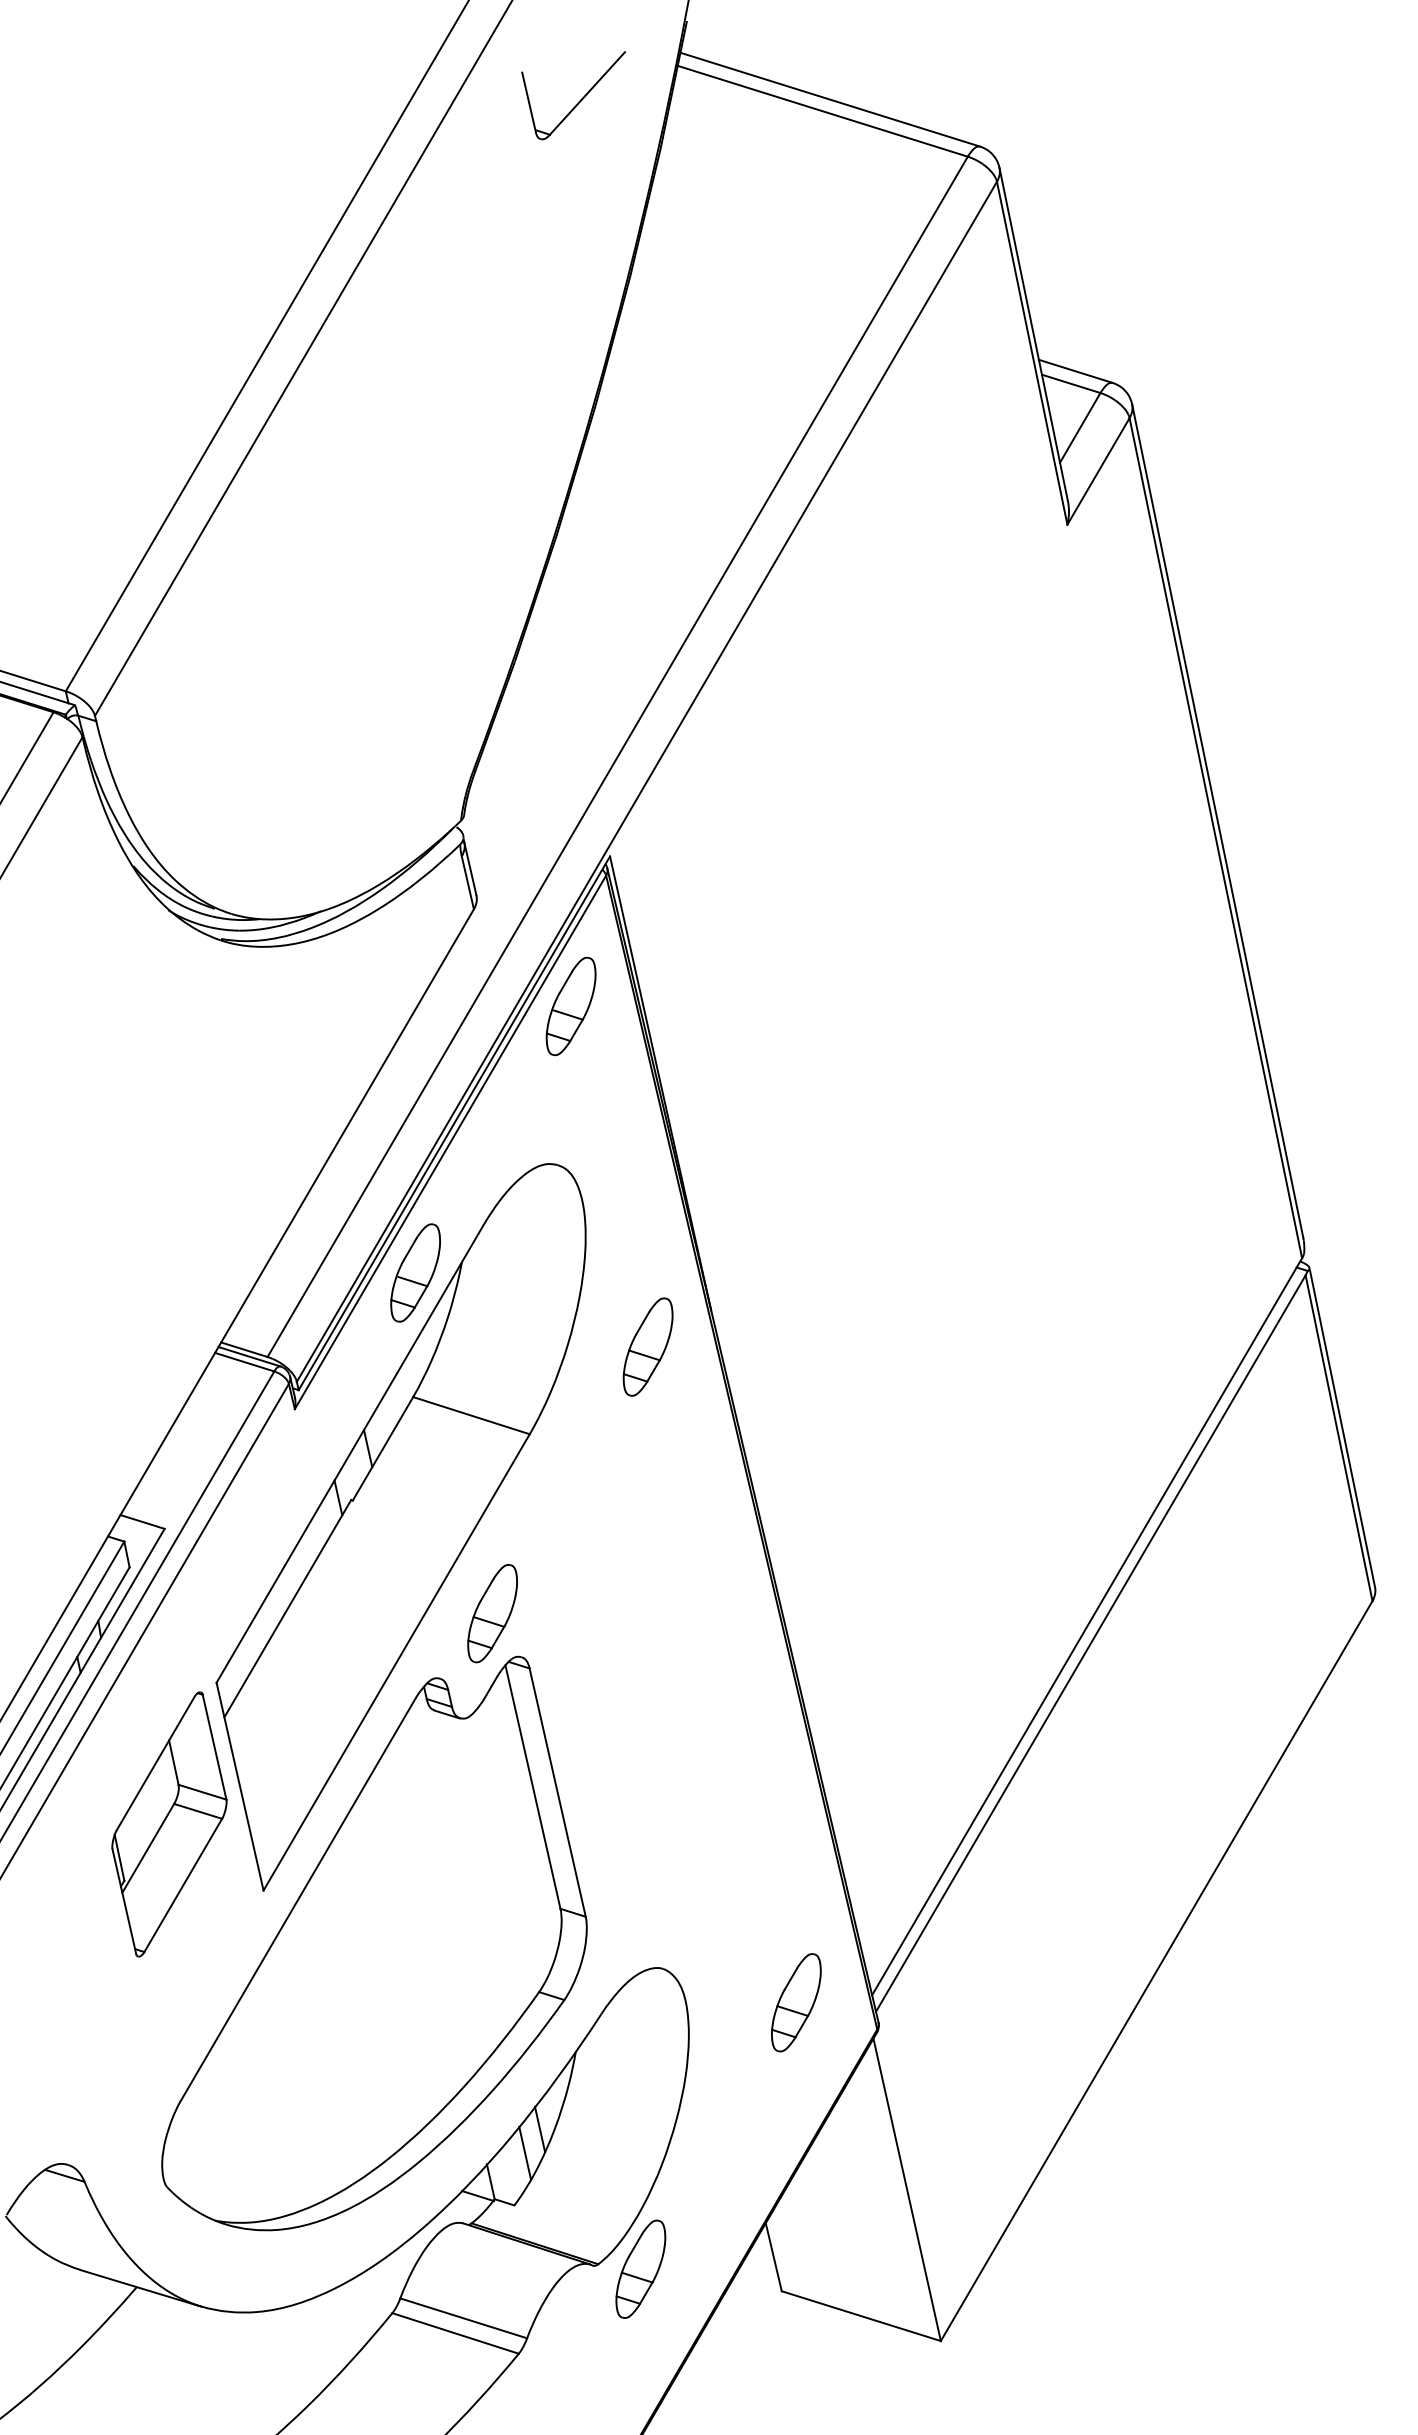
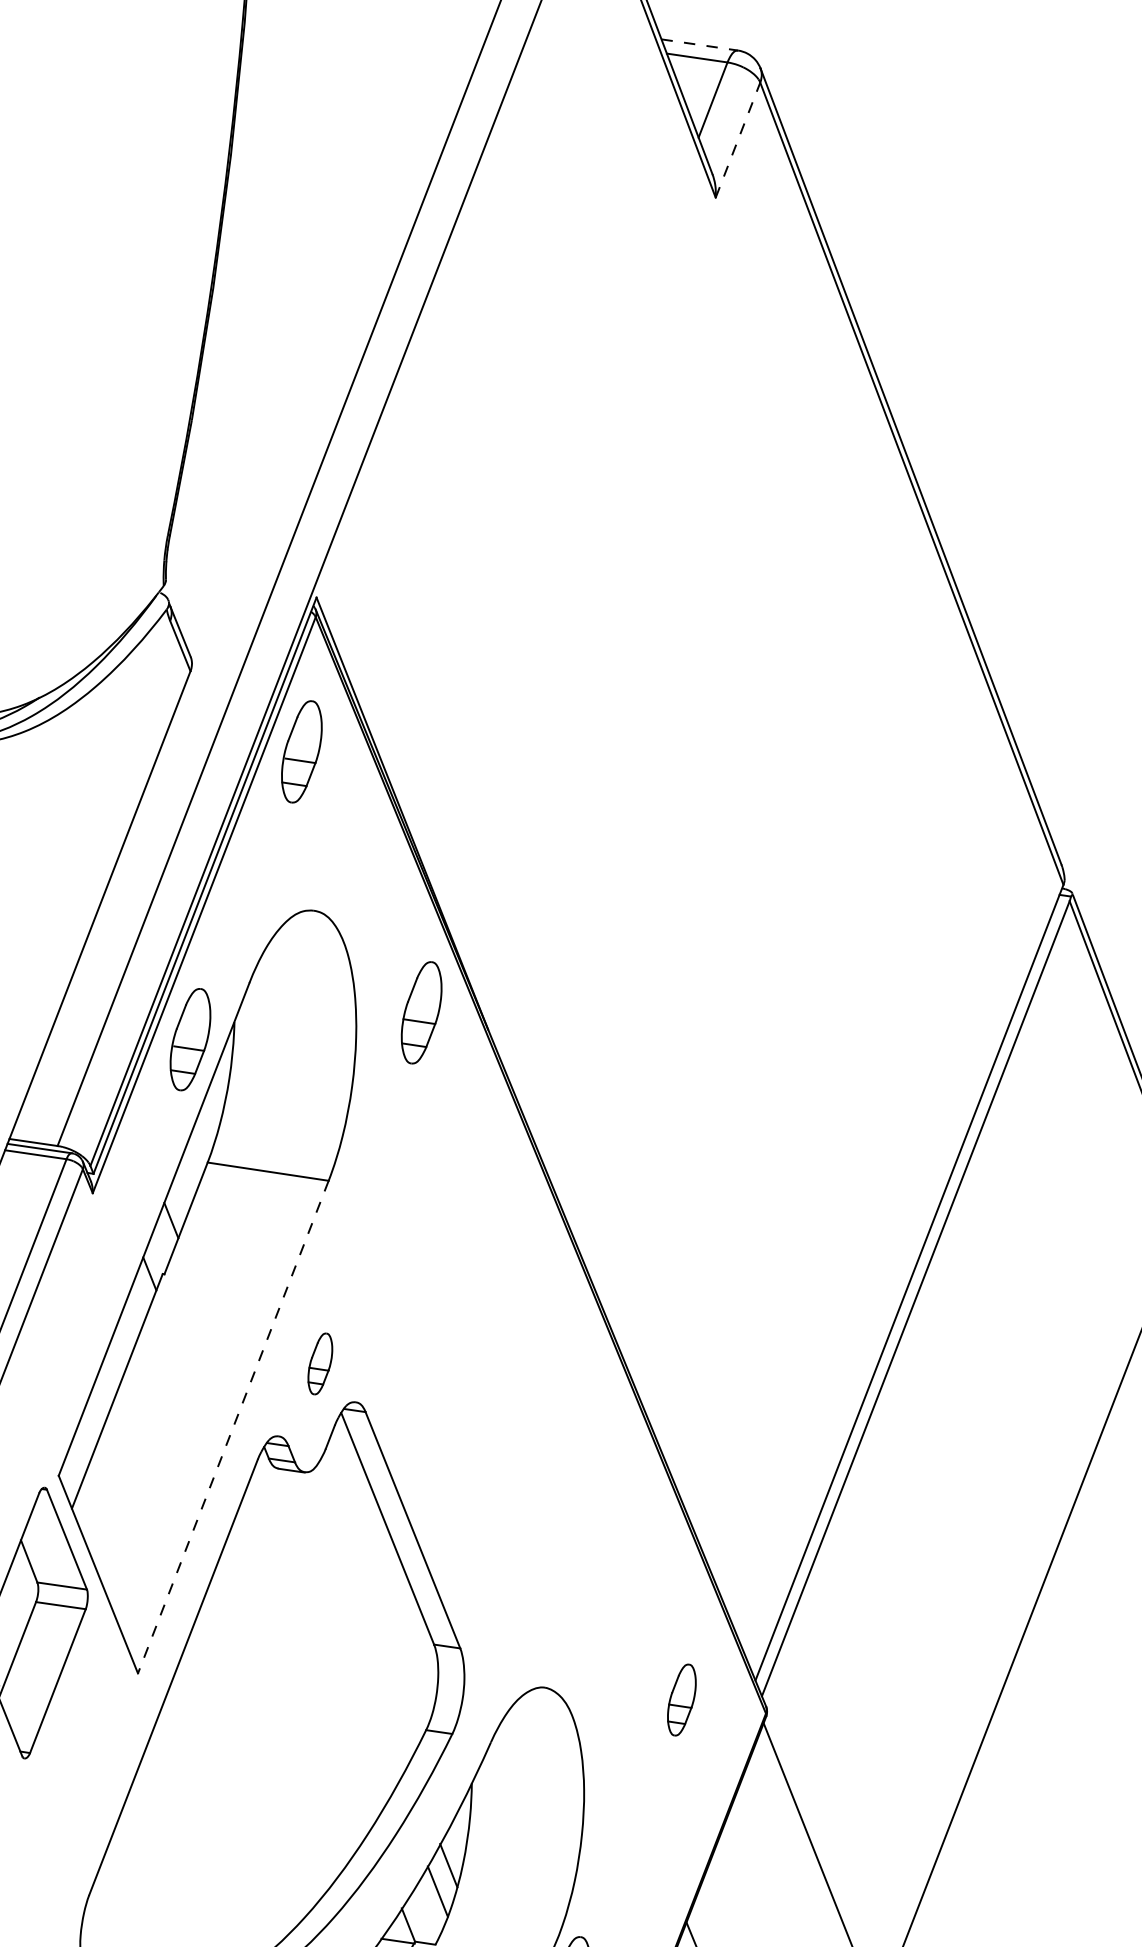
line: (1075, 371) -> (699, 45), solid -> dashed
line: (1098, 471) -> (738, 140), solid -> dashed
part: (647, 1346) -> (420, 1012), moved
part: (492, 1613) -> (320, 1363), size x0.6
line: (396, 1662) -> (233, 1427), solid -> dashed
part: (796, 2002) -> (681, 1699), size x0.7

